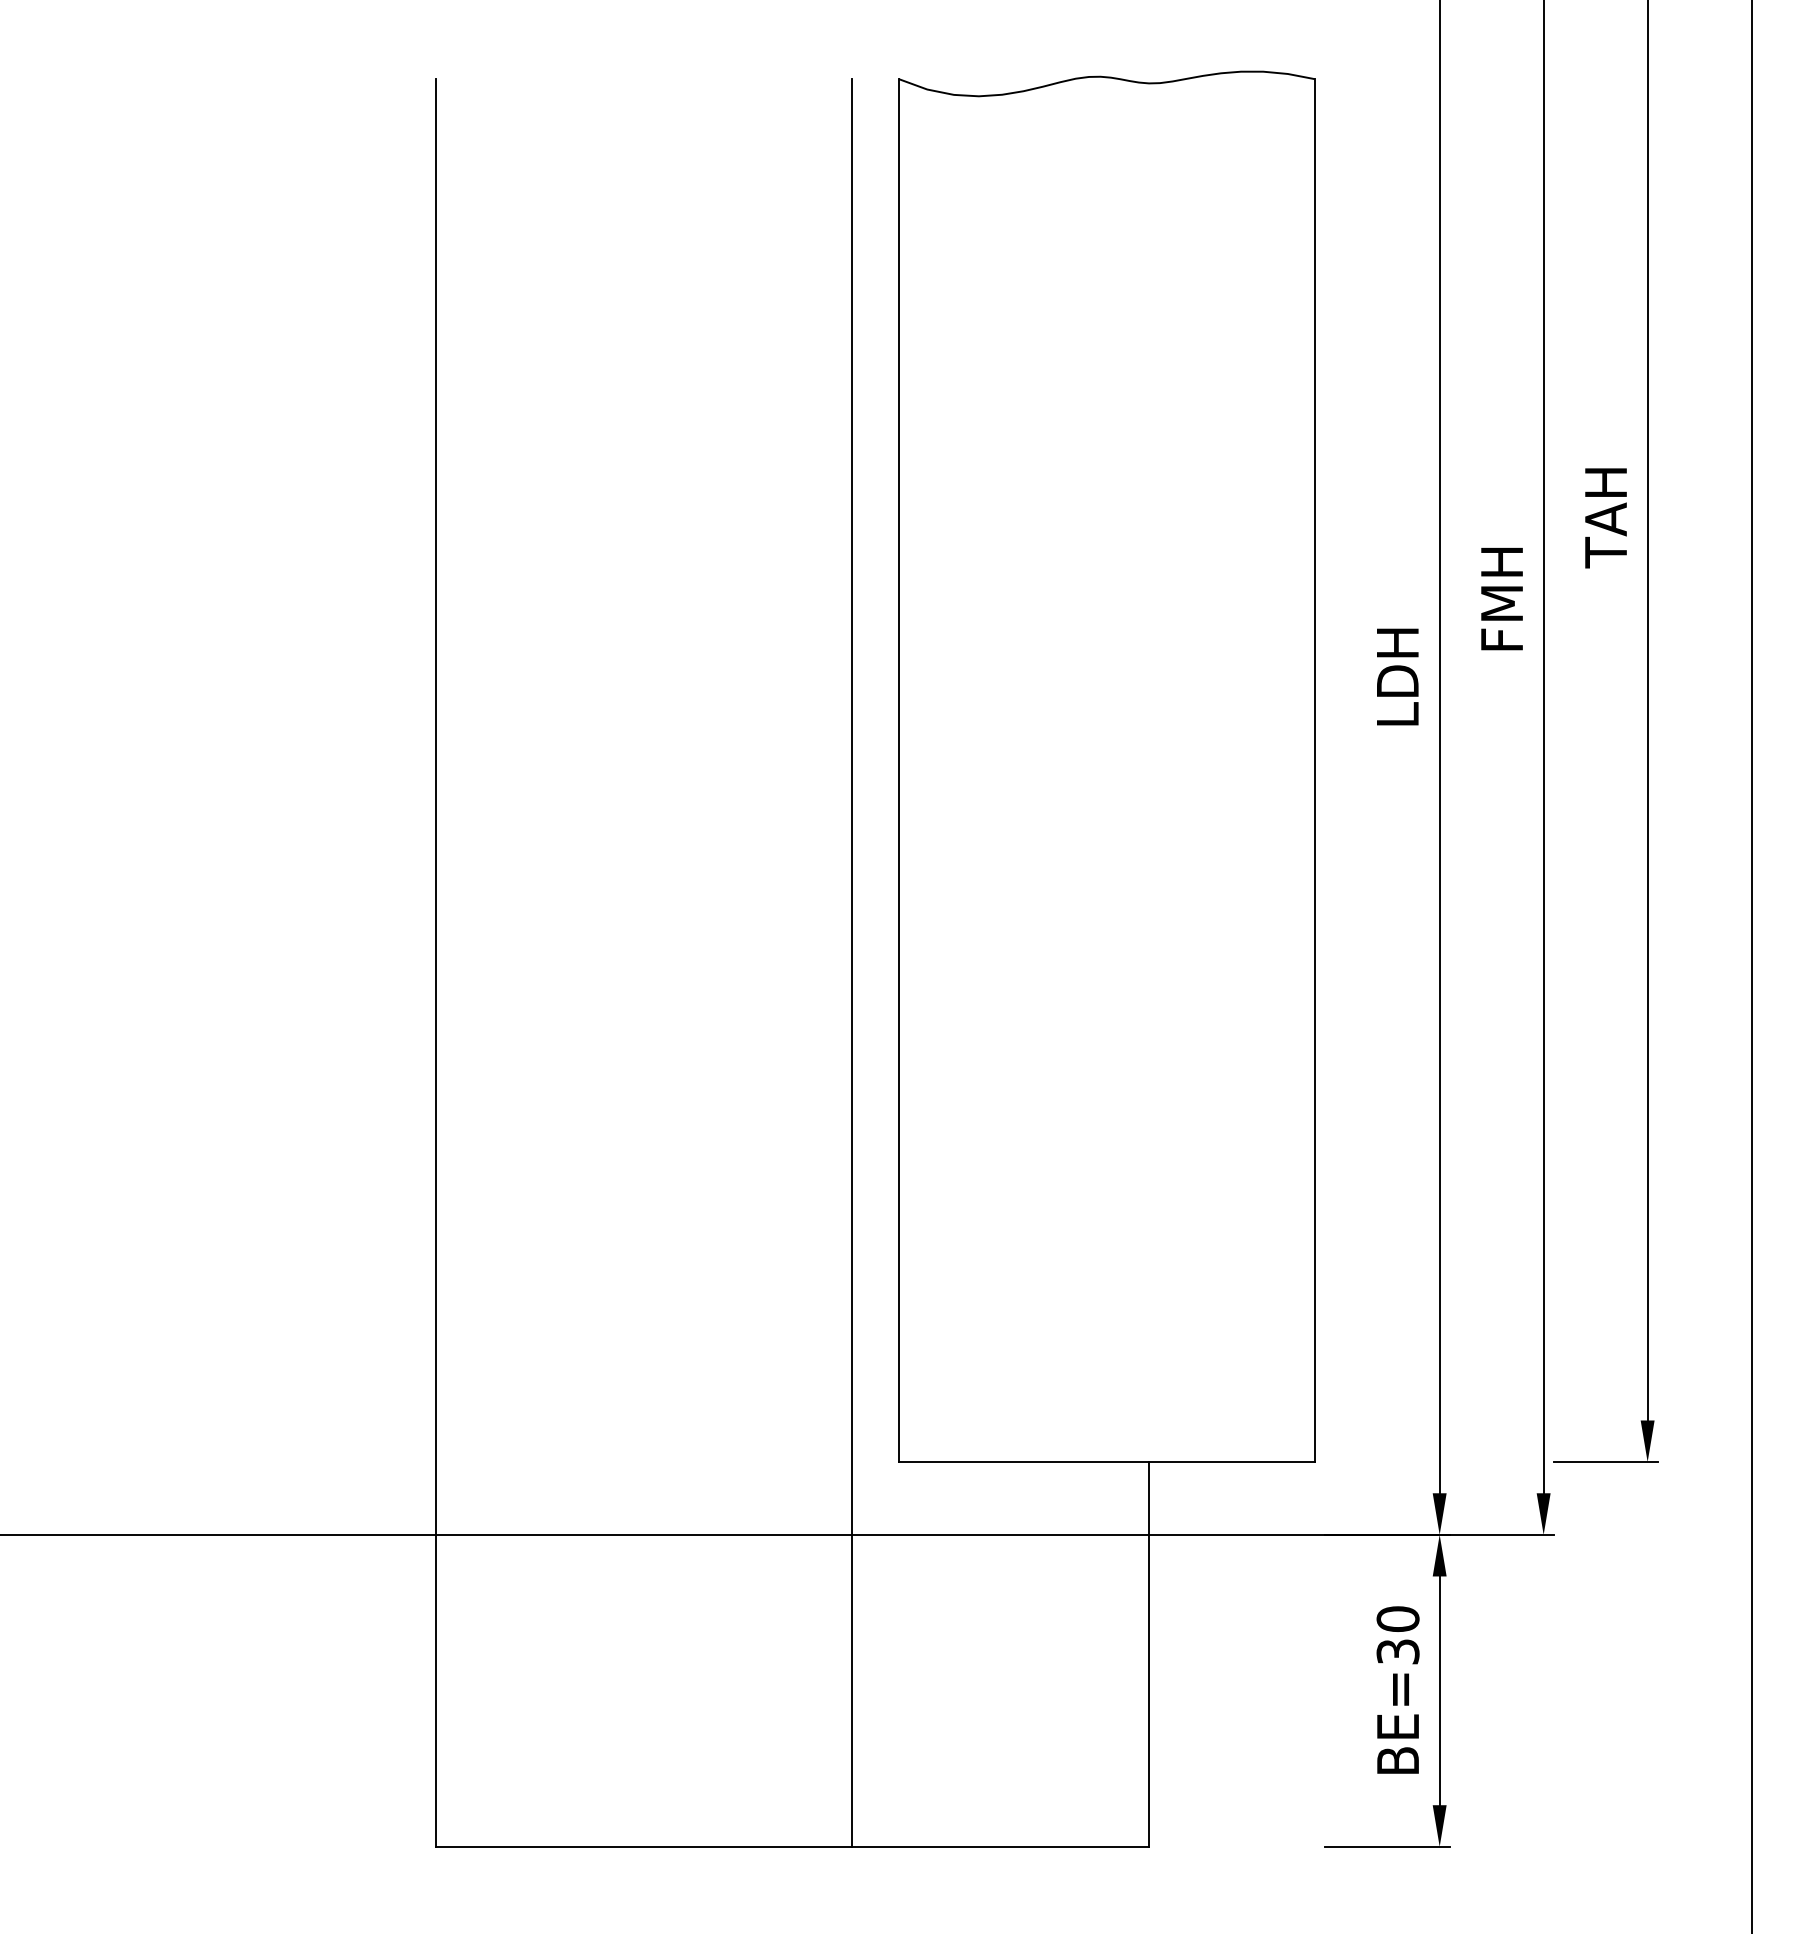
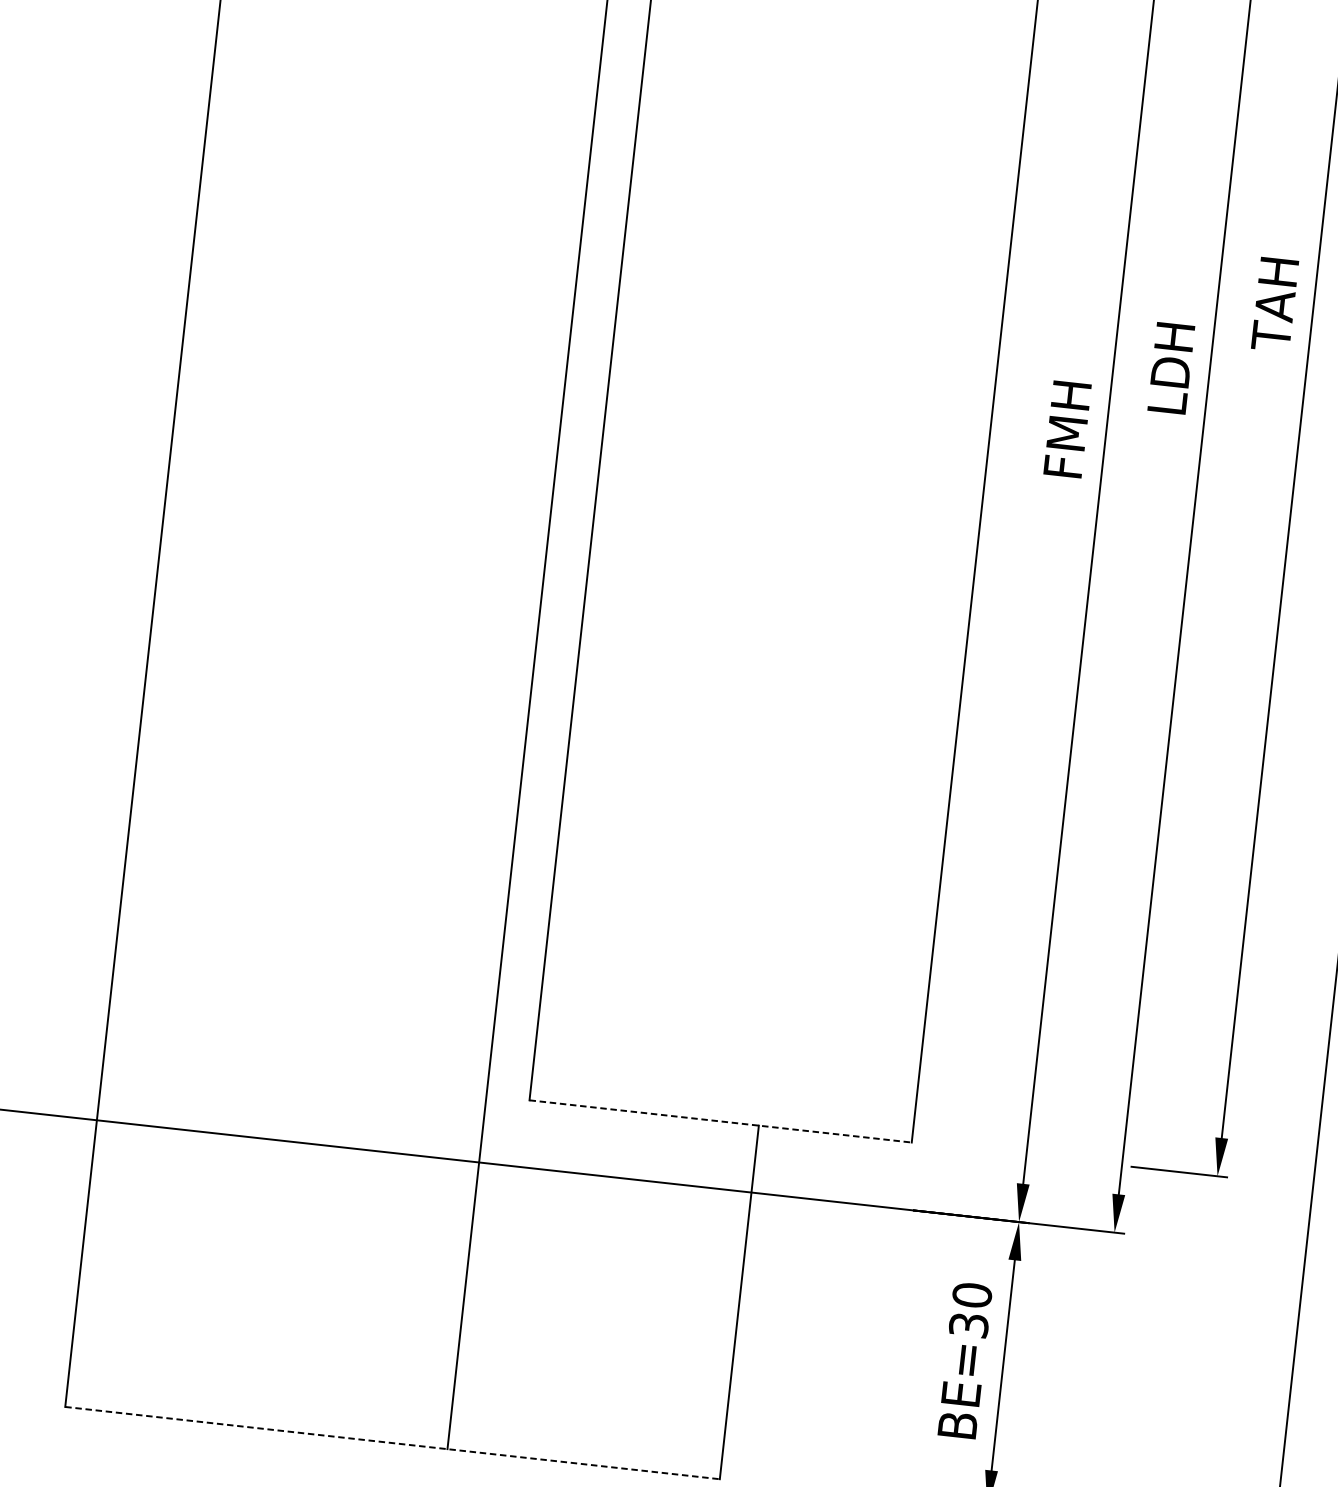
text: (1501, 598) -> (1170, 367), FMH -> LDH
text: (1397, 676) -> (1067, 428), LDH -> FMH
line: (1106, 1462) -> (720, 1121), solid -> dashed
line: (792, 1846) -> (392, 1442), solid -> dashed

